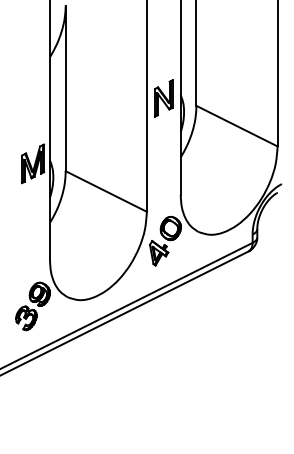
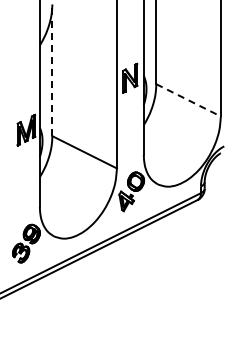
line: (65, 88) -> (52, 70), solid -> dashed
line: (238, 126) -> (189, 100), solid -> dashed

